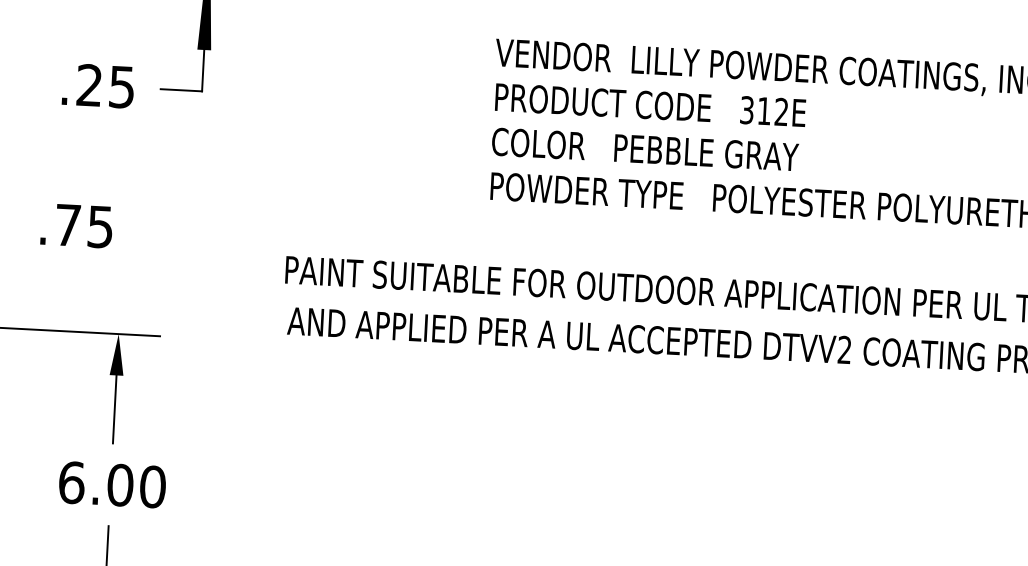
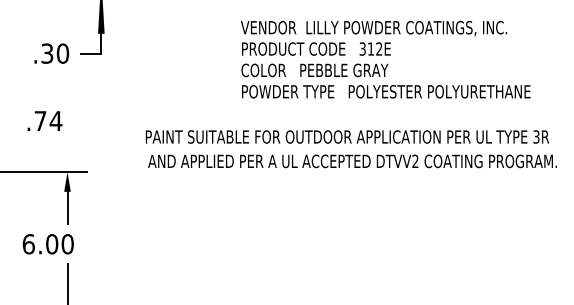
text: (106, 85) -> (55, 53), .25 -> .30
text: (99, 227) -> (55, 121), .75 -> .74
text: (110, 485) -> (47, 244), moved

